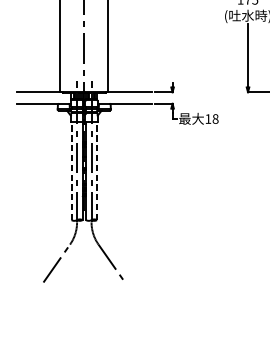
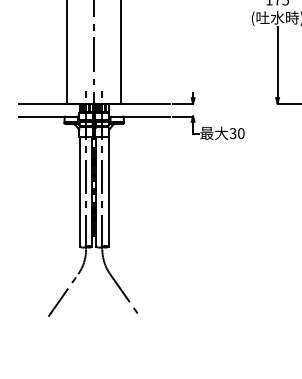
text: (211, 119) -> (236, 133), 18 -> 30
line: (71, 170) -> (79, 191), dashed -> solid
line: (97, 170) -> (108, 191), dashed -> solid

